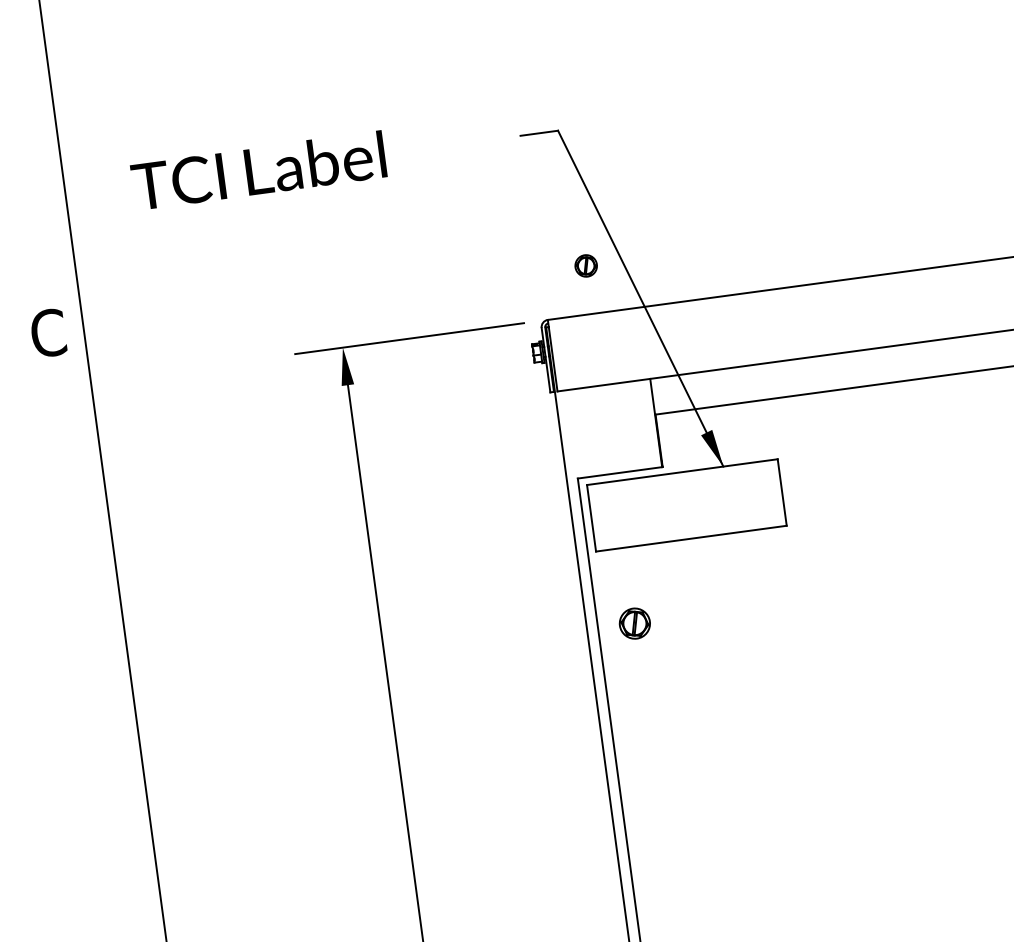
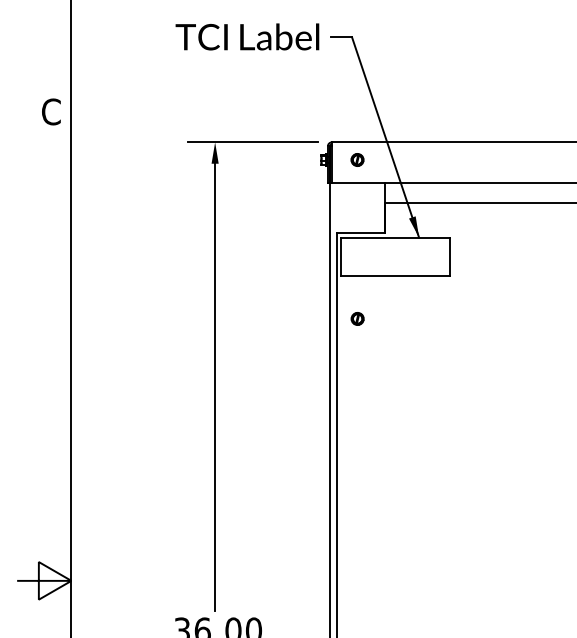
text: (258, 169) -> (247, 36), moved
part: (586, 265) -> (357, 159), moved
part: (634, 622) -> (357, 318), size x0.71

